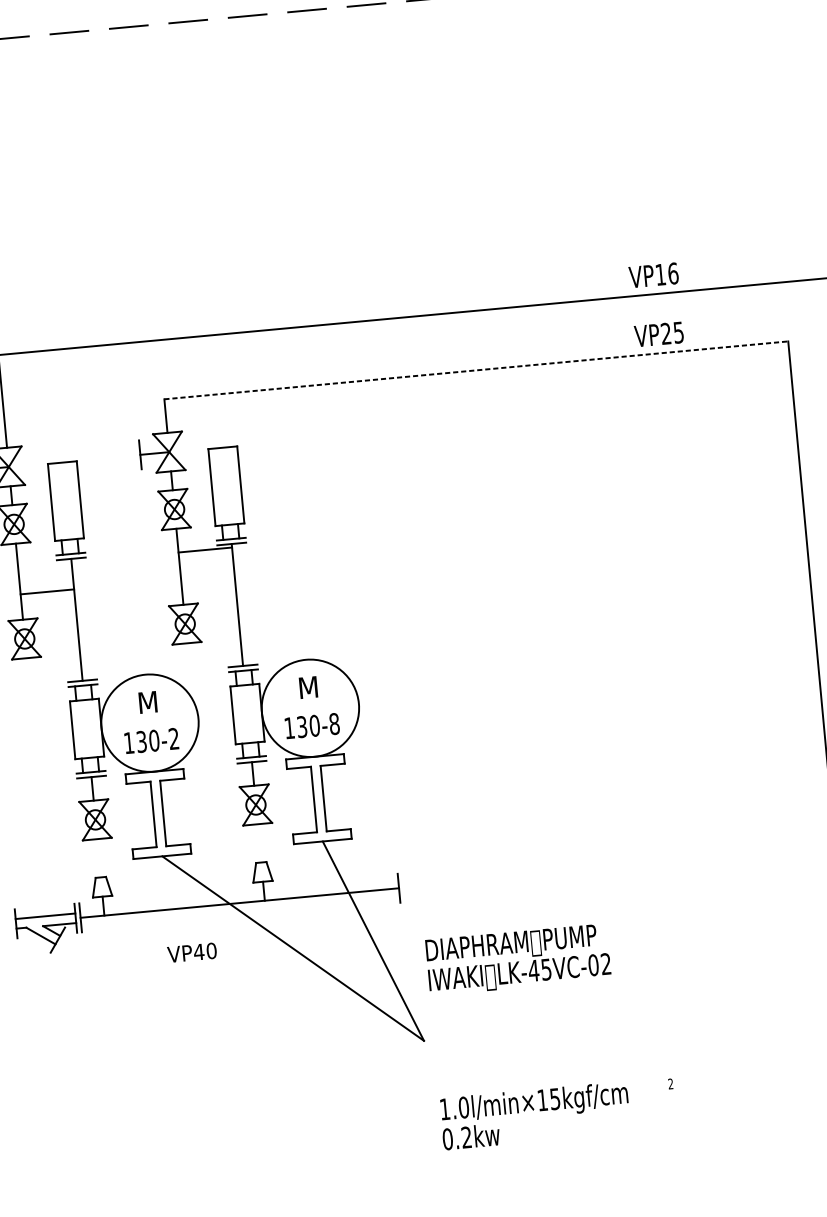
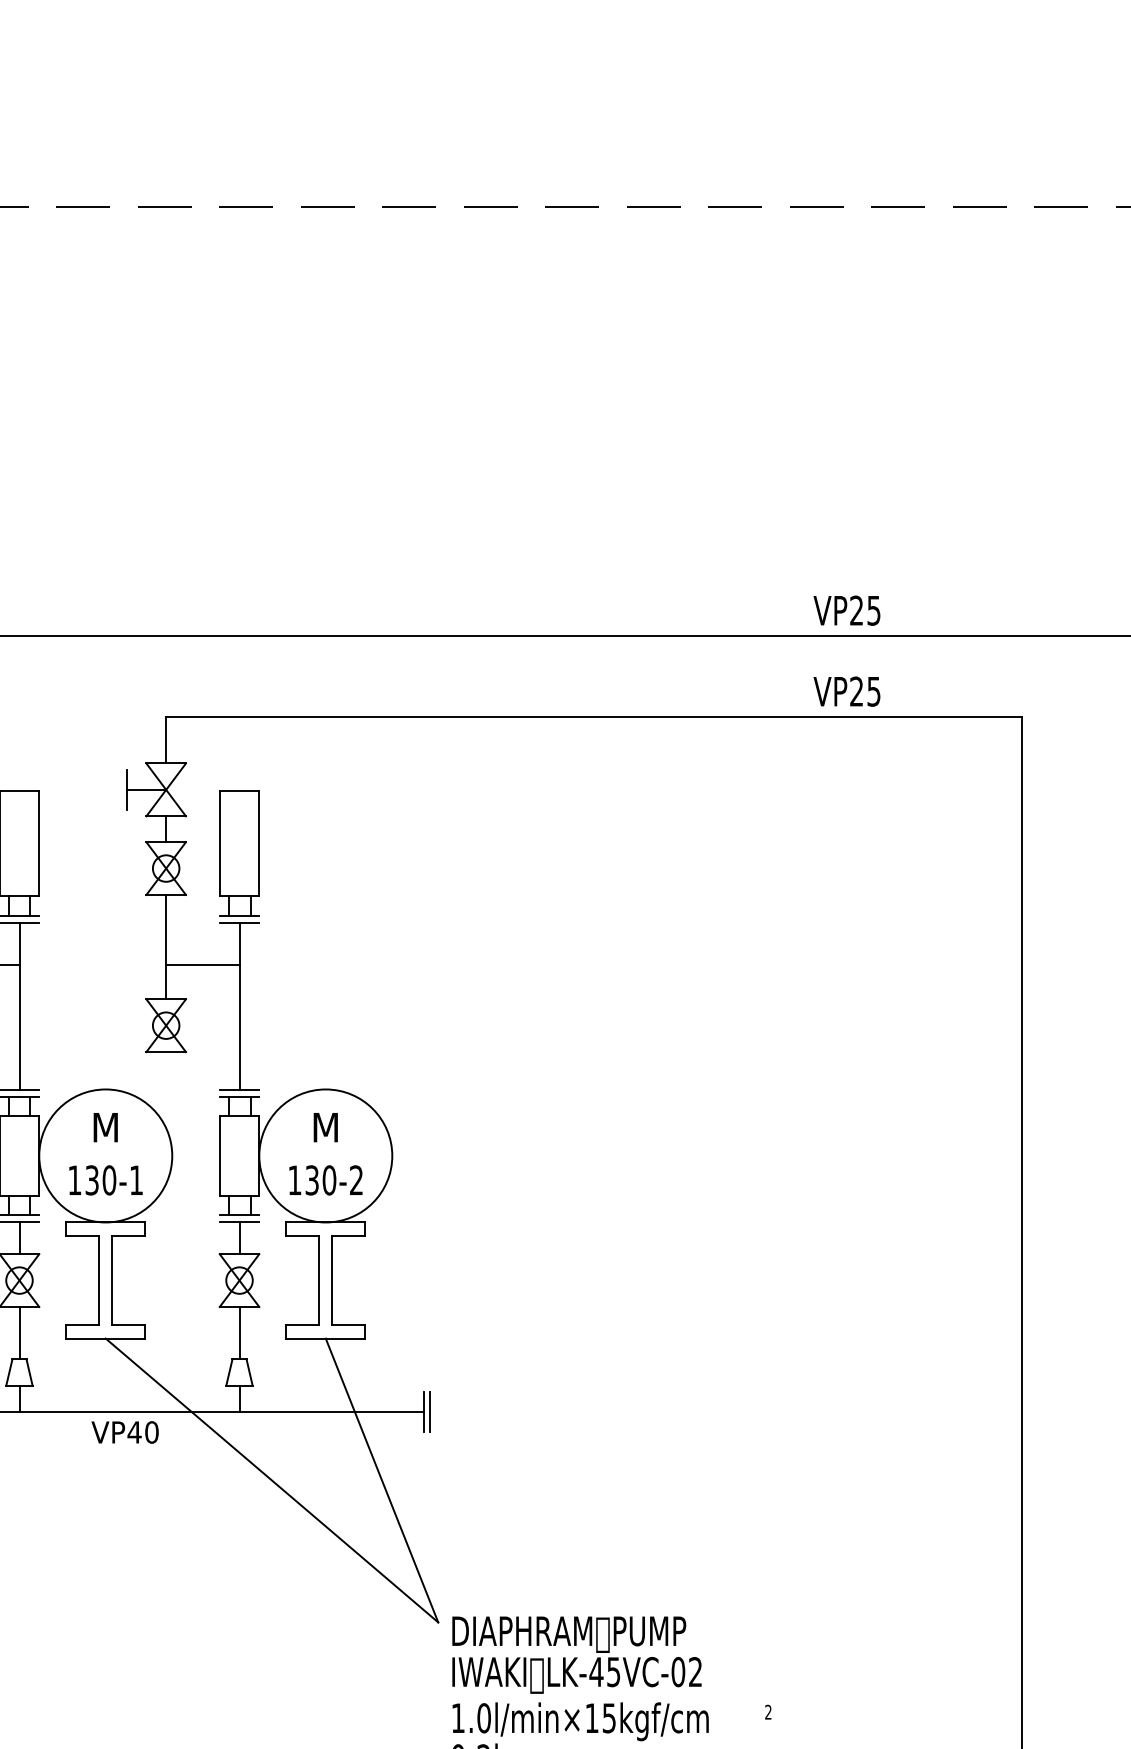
text: (667, 274) -> (865, 610), VP16 -> VP25
line: (475, 370) -> (593, 717), dashed -> solid
line: (205, 550) -> (202, 964), moved
text: (334, 724) -> (356, 1180), 130-8 -> 130-2
text: (173, 738) -> (136, 1179), 130-2 -> 130-1
line: (259, 843) -> (239, 1333), added
line: (99, 858) -> (19, 1333), added
line: (404, 887) -> (430, 1411), added
text: (191, 952) -> (124, 1432), moved
text: (518, 959) -> (576, 1654), moved

